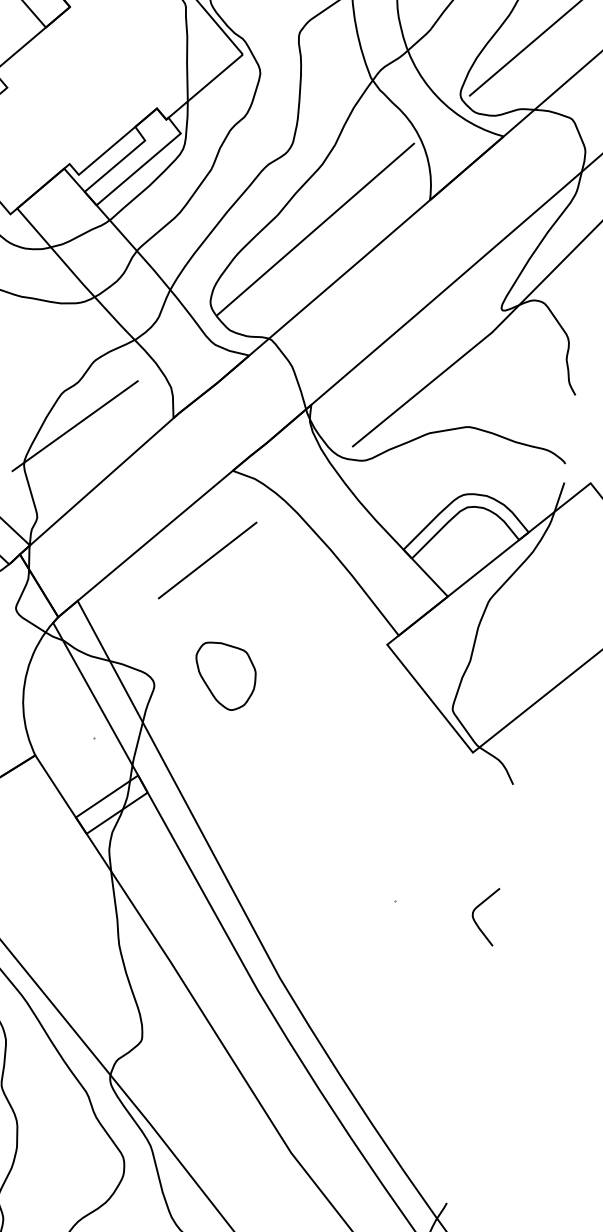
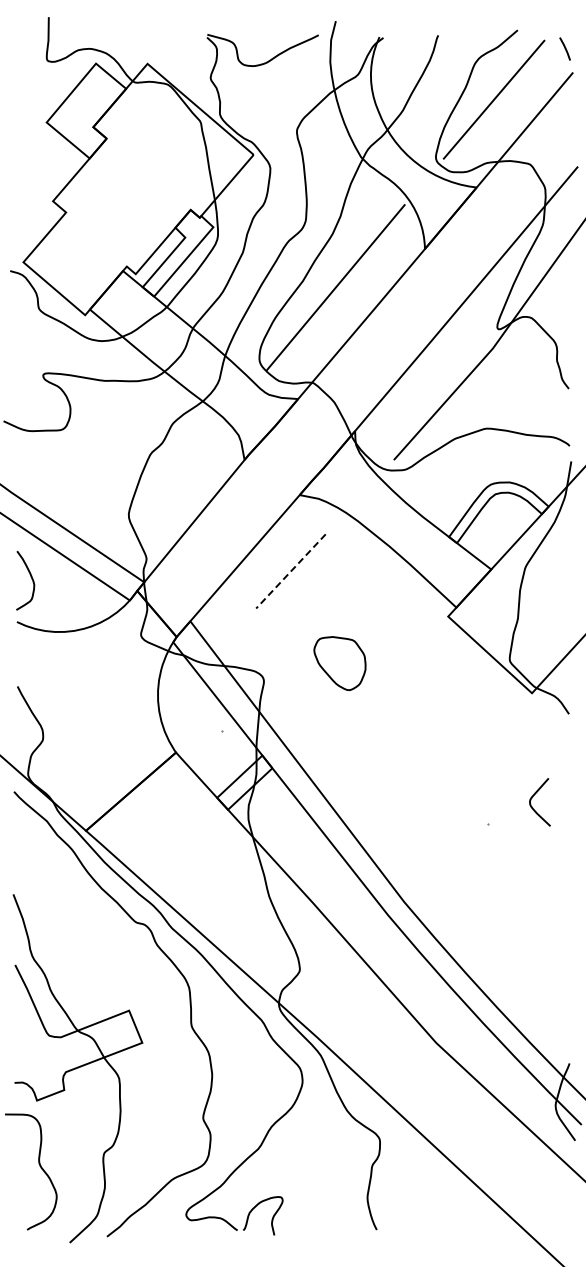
line: (75, 426) -> (165, 479), removed
line: (207, 560) -> (290, 571), solid -> dashed
part: (224, 676) -> (339, 663), moved
curve: (476, 909) -> (532, 798), moved

